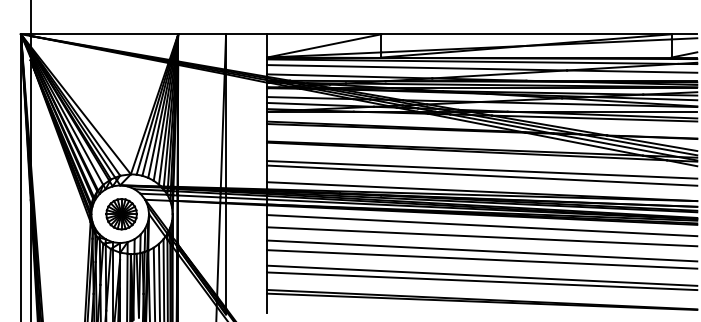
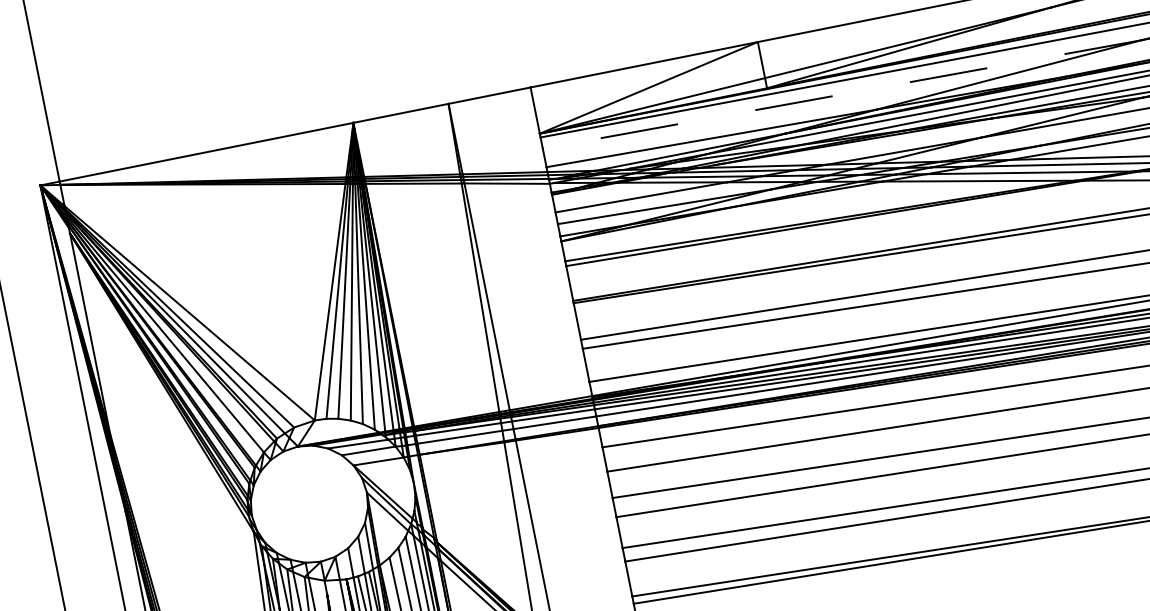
line: (417, 67) -> (842, 93), solid -> dashed
part: (121, 214) -> (312, 504), removed

